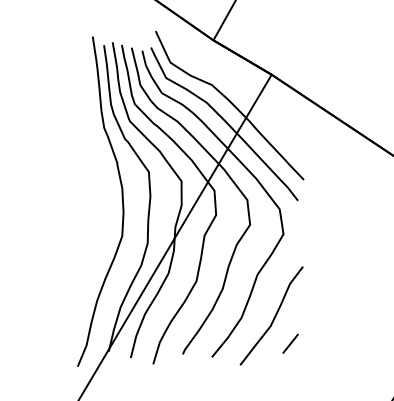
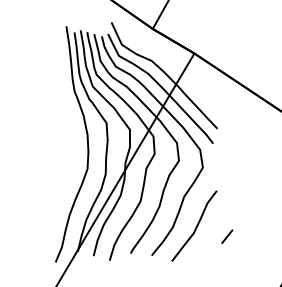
line: (290, 343) -> (227, 236), moved

